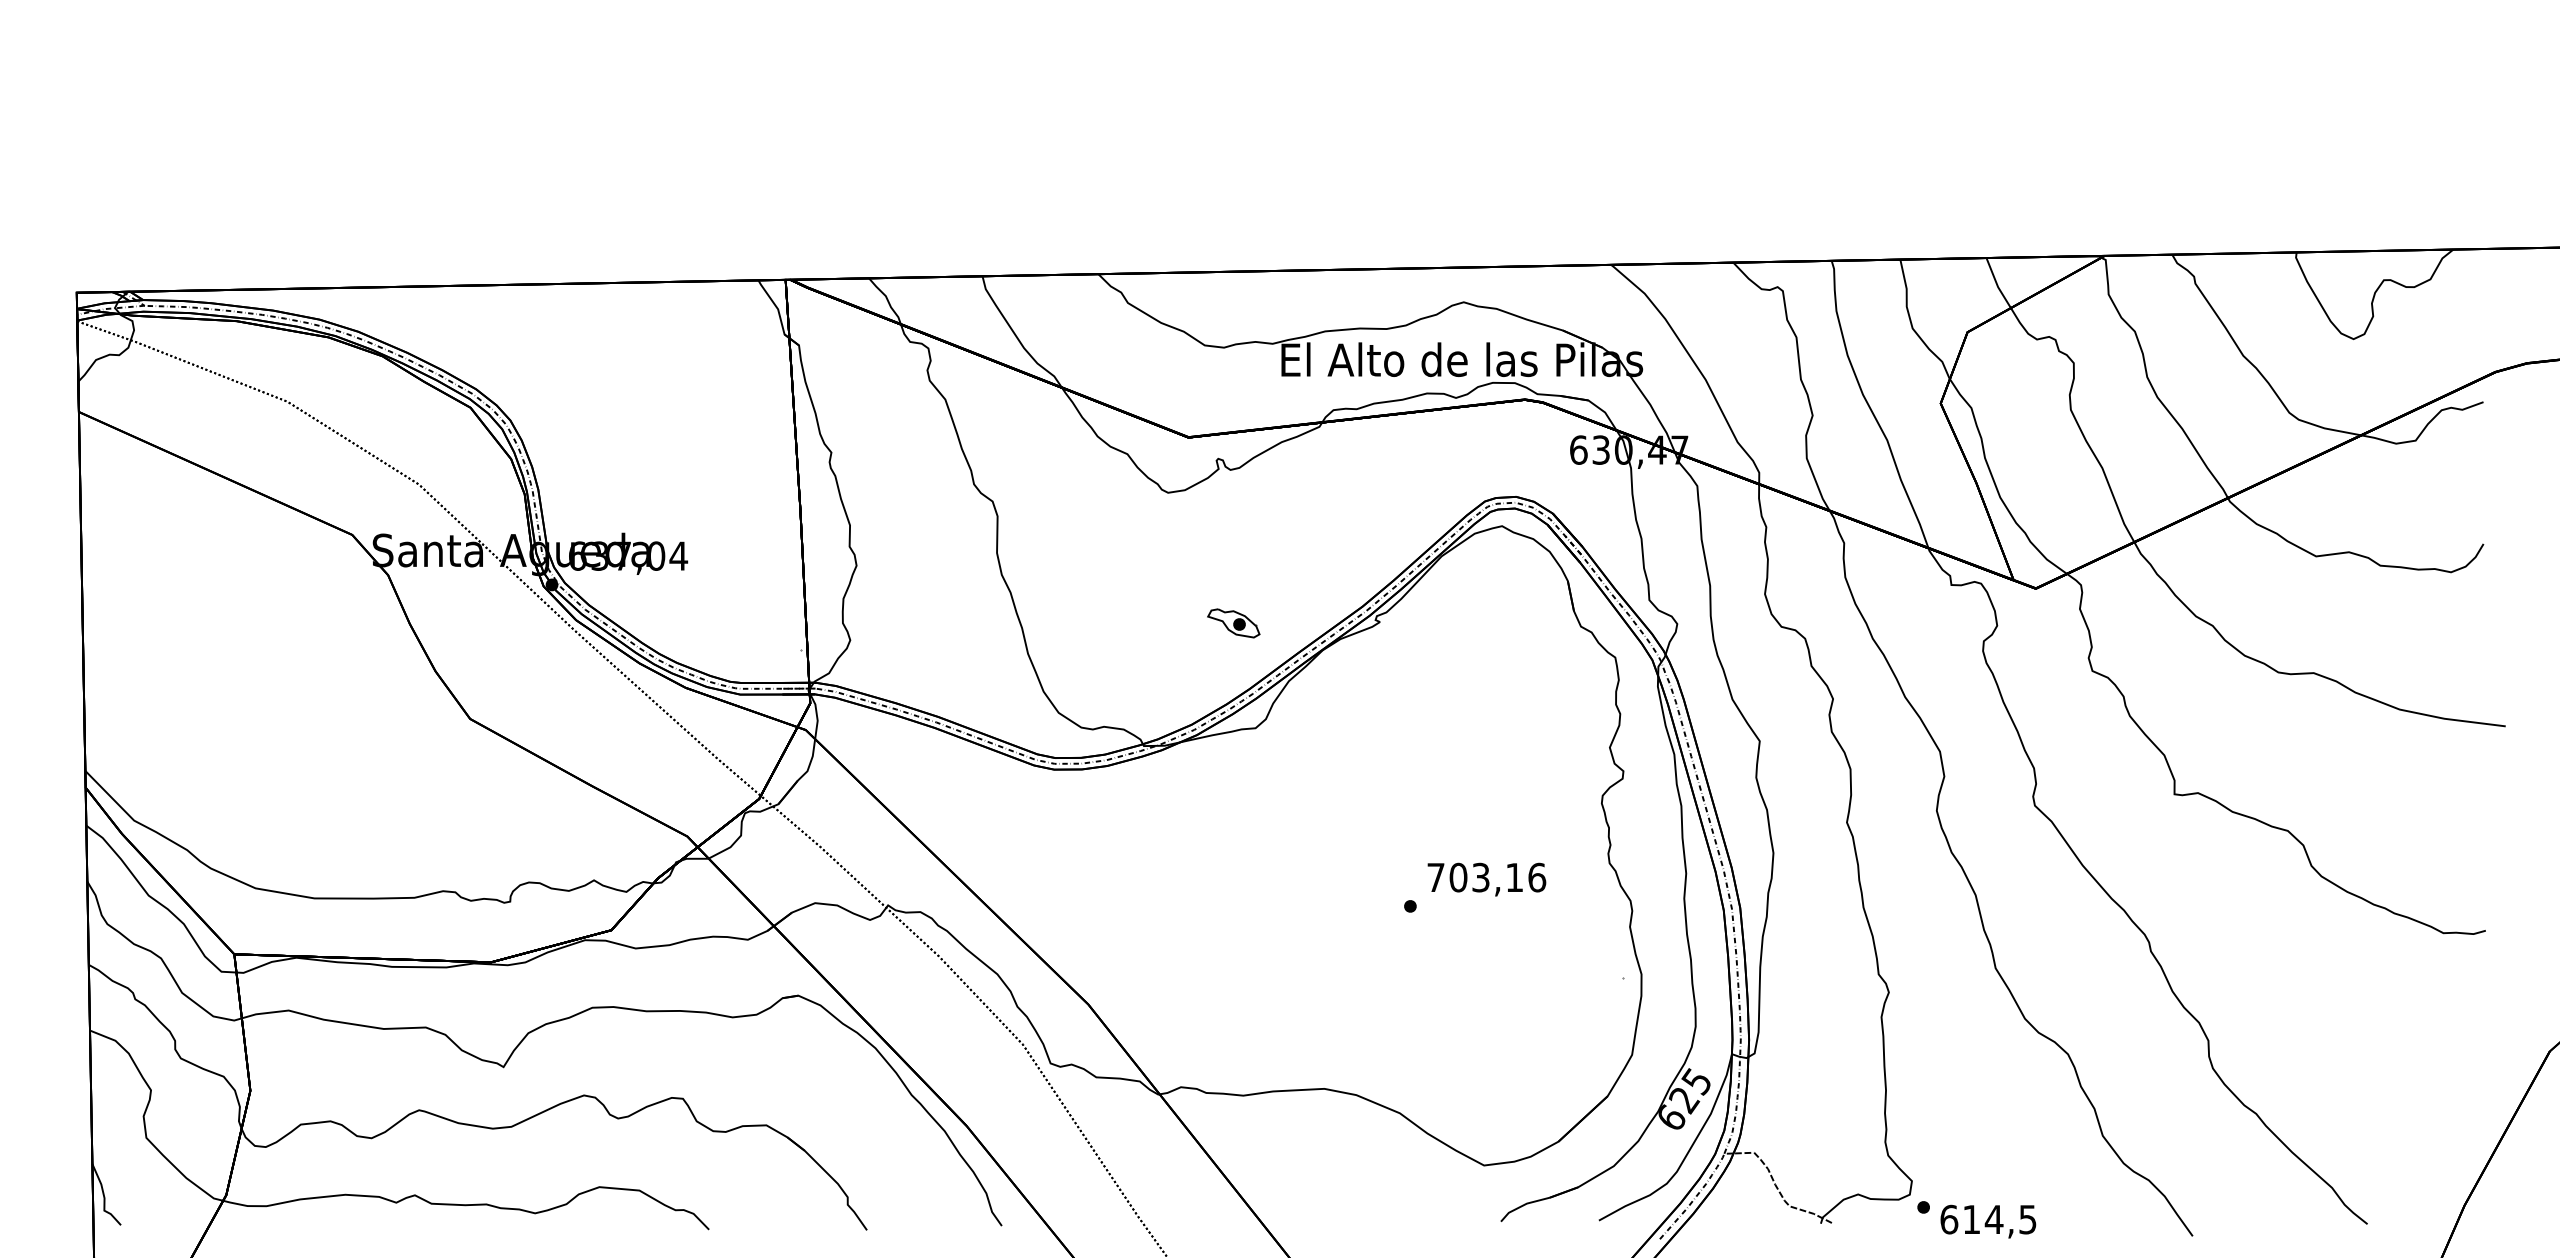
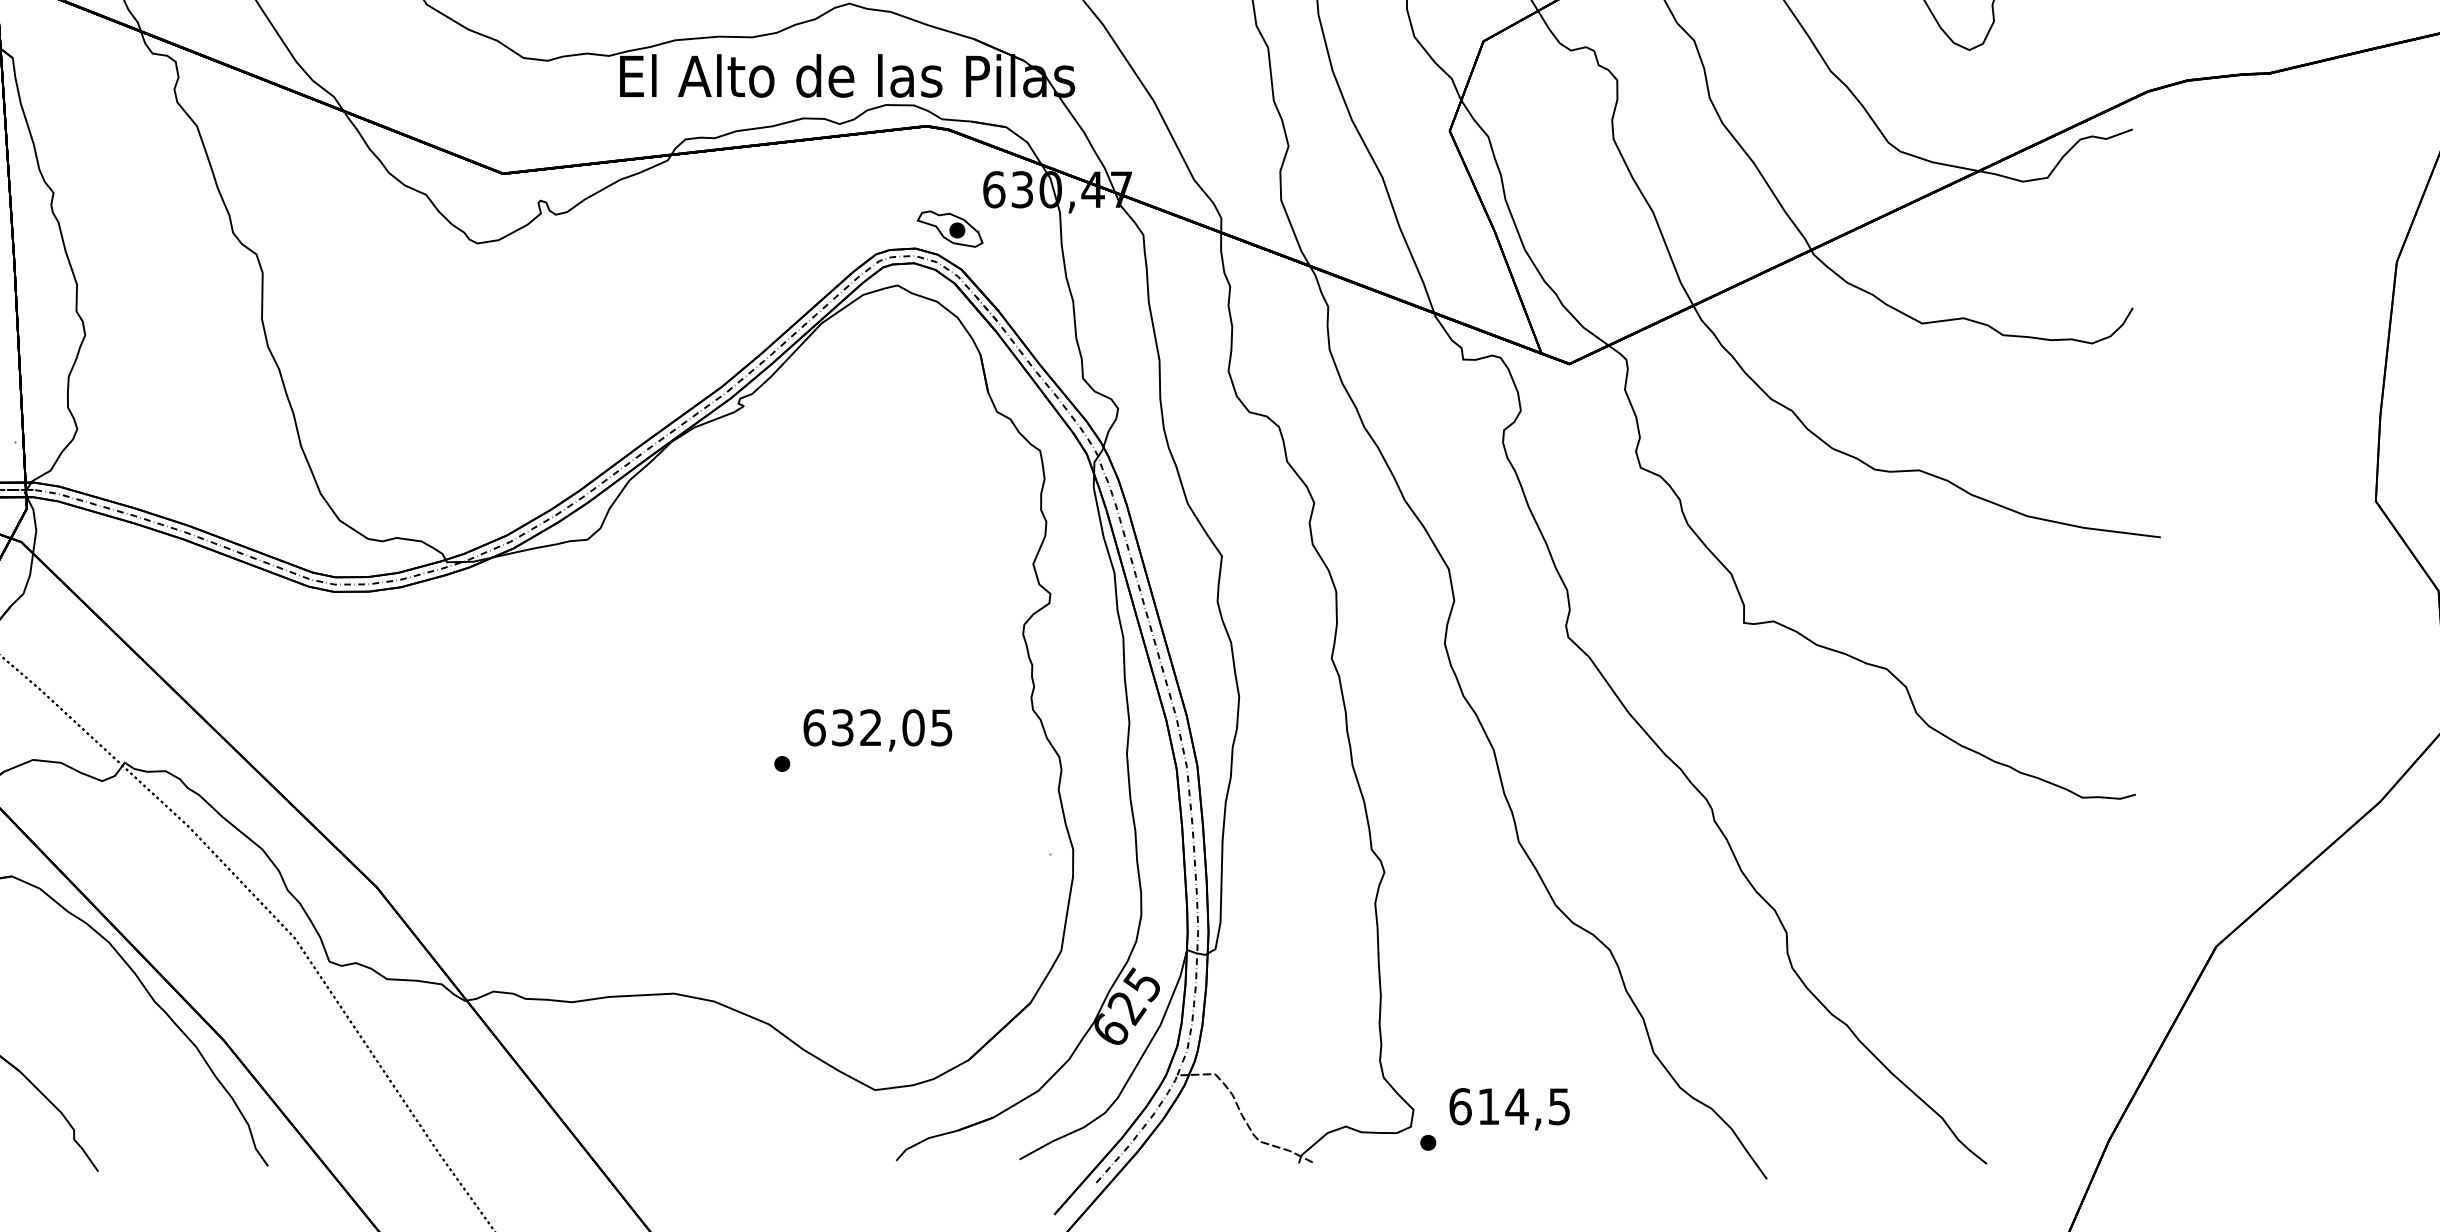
part: (1233, 623) -> (949, 229), moved
text: (1486, 877) -> (878, 727), 703,16 -> 632,05
text: (1988, 1221) -> (1509, 1108), moved

